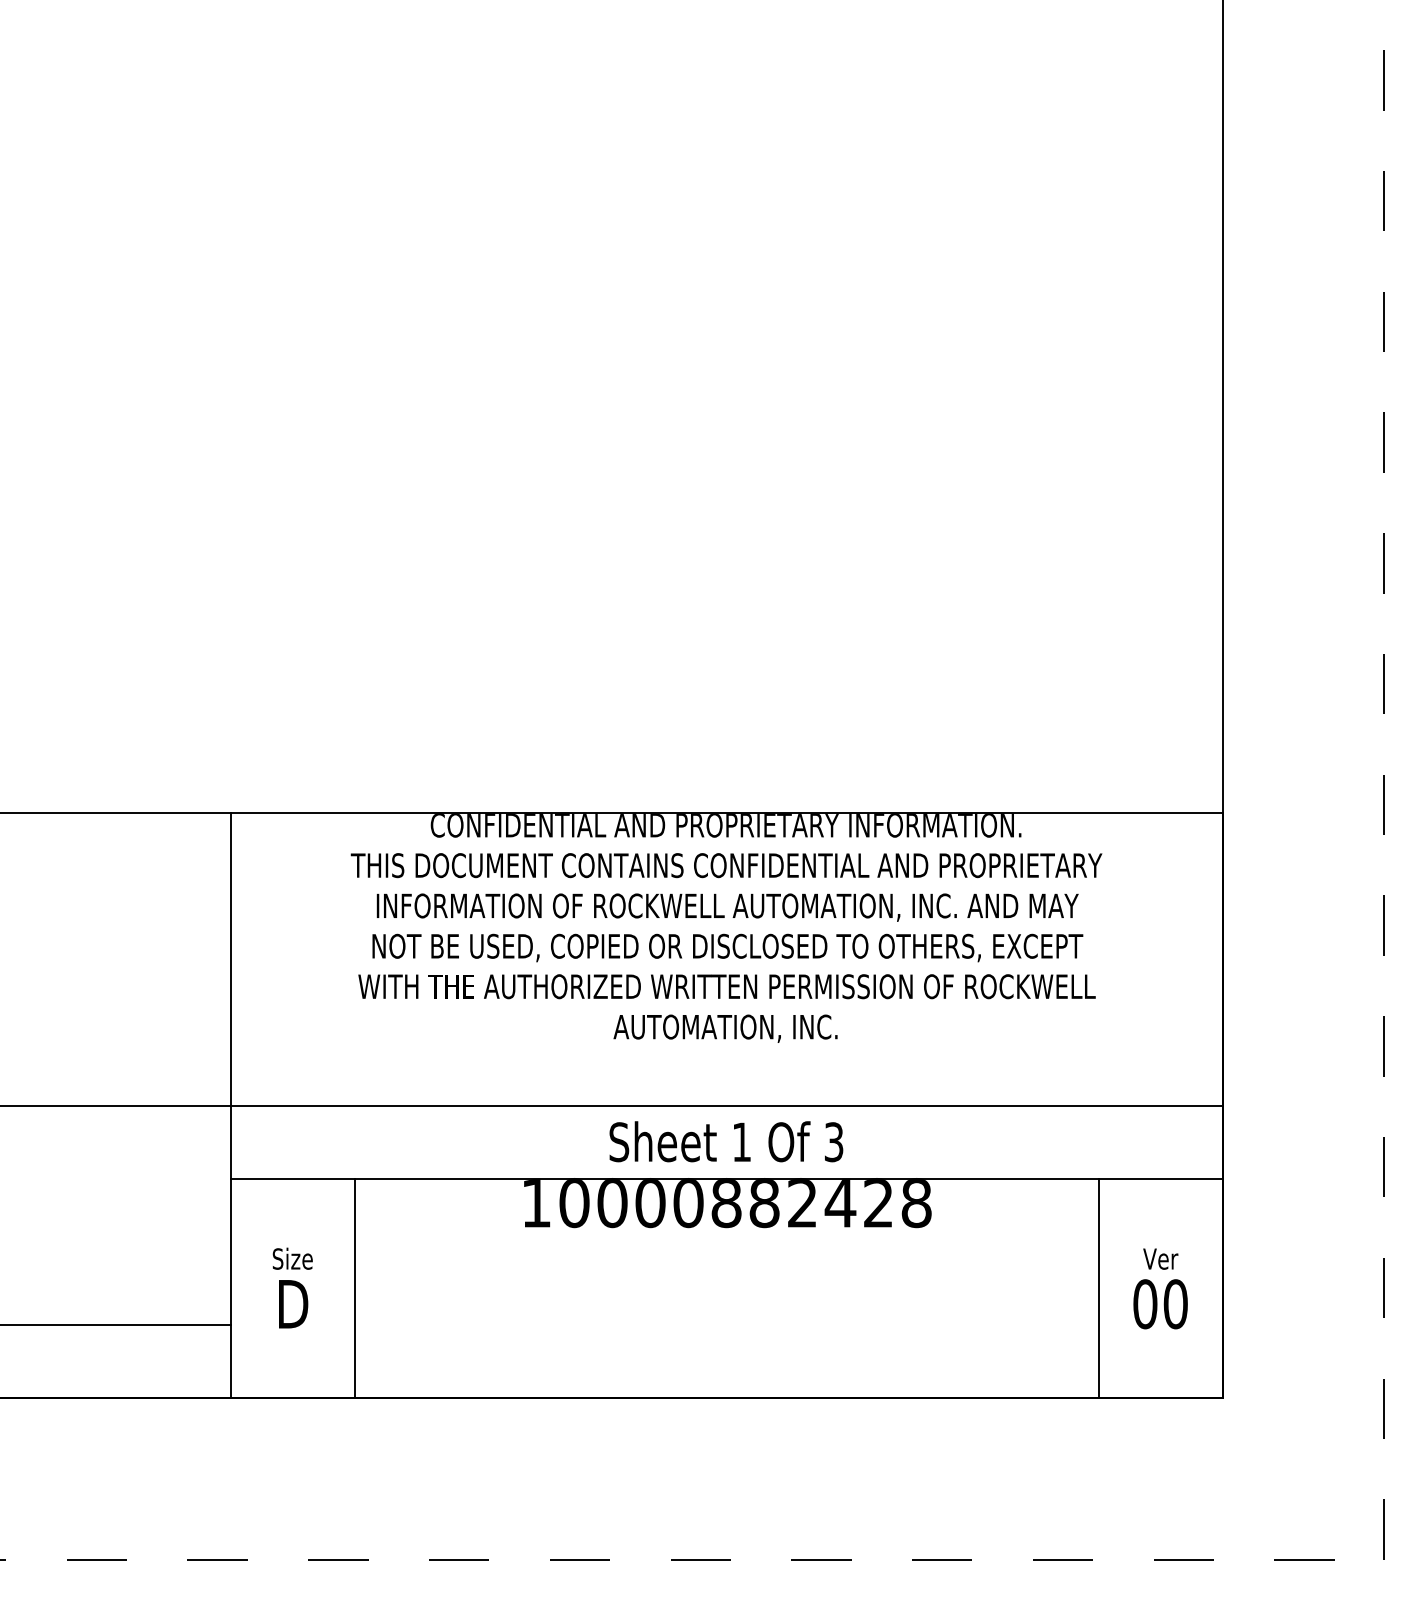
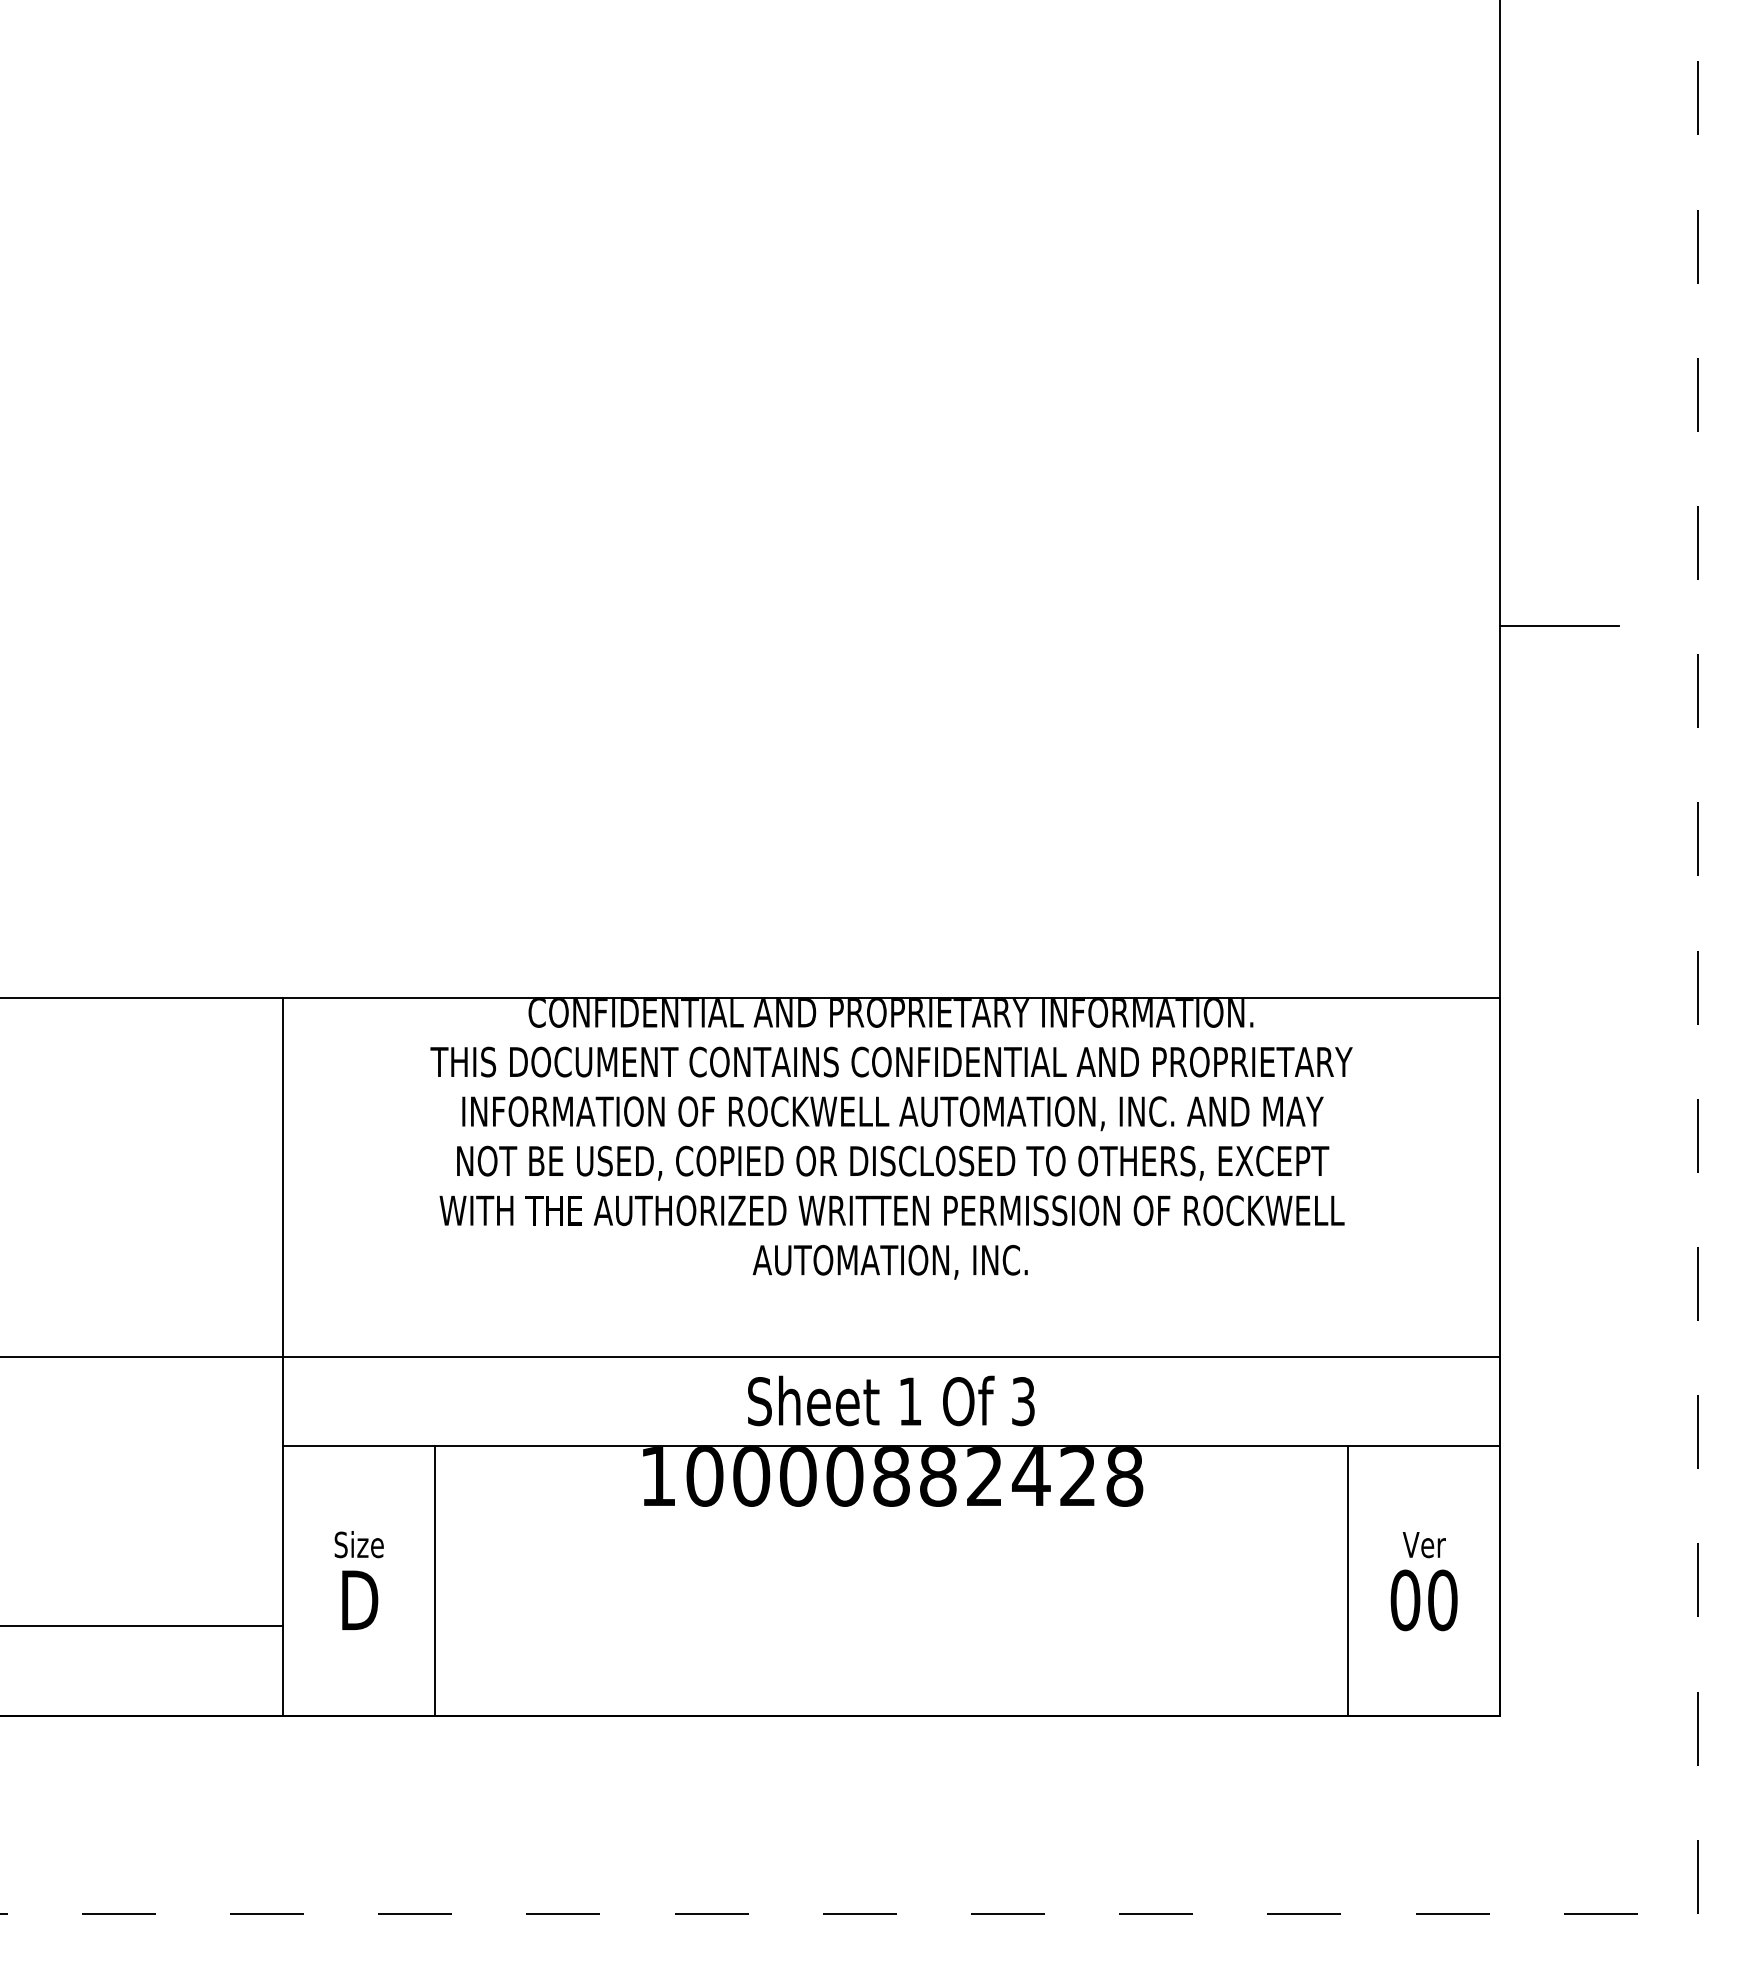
line: (1270, 510) -> (1559, 626), added

